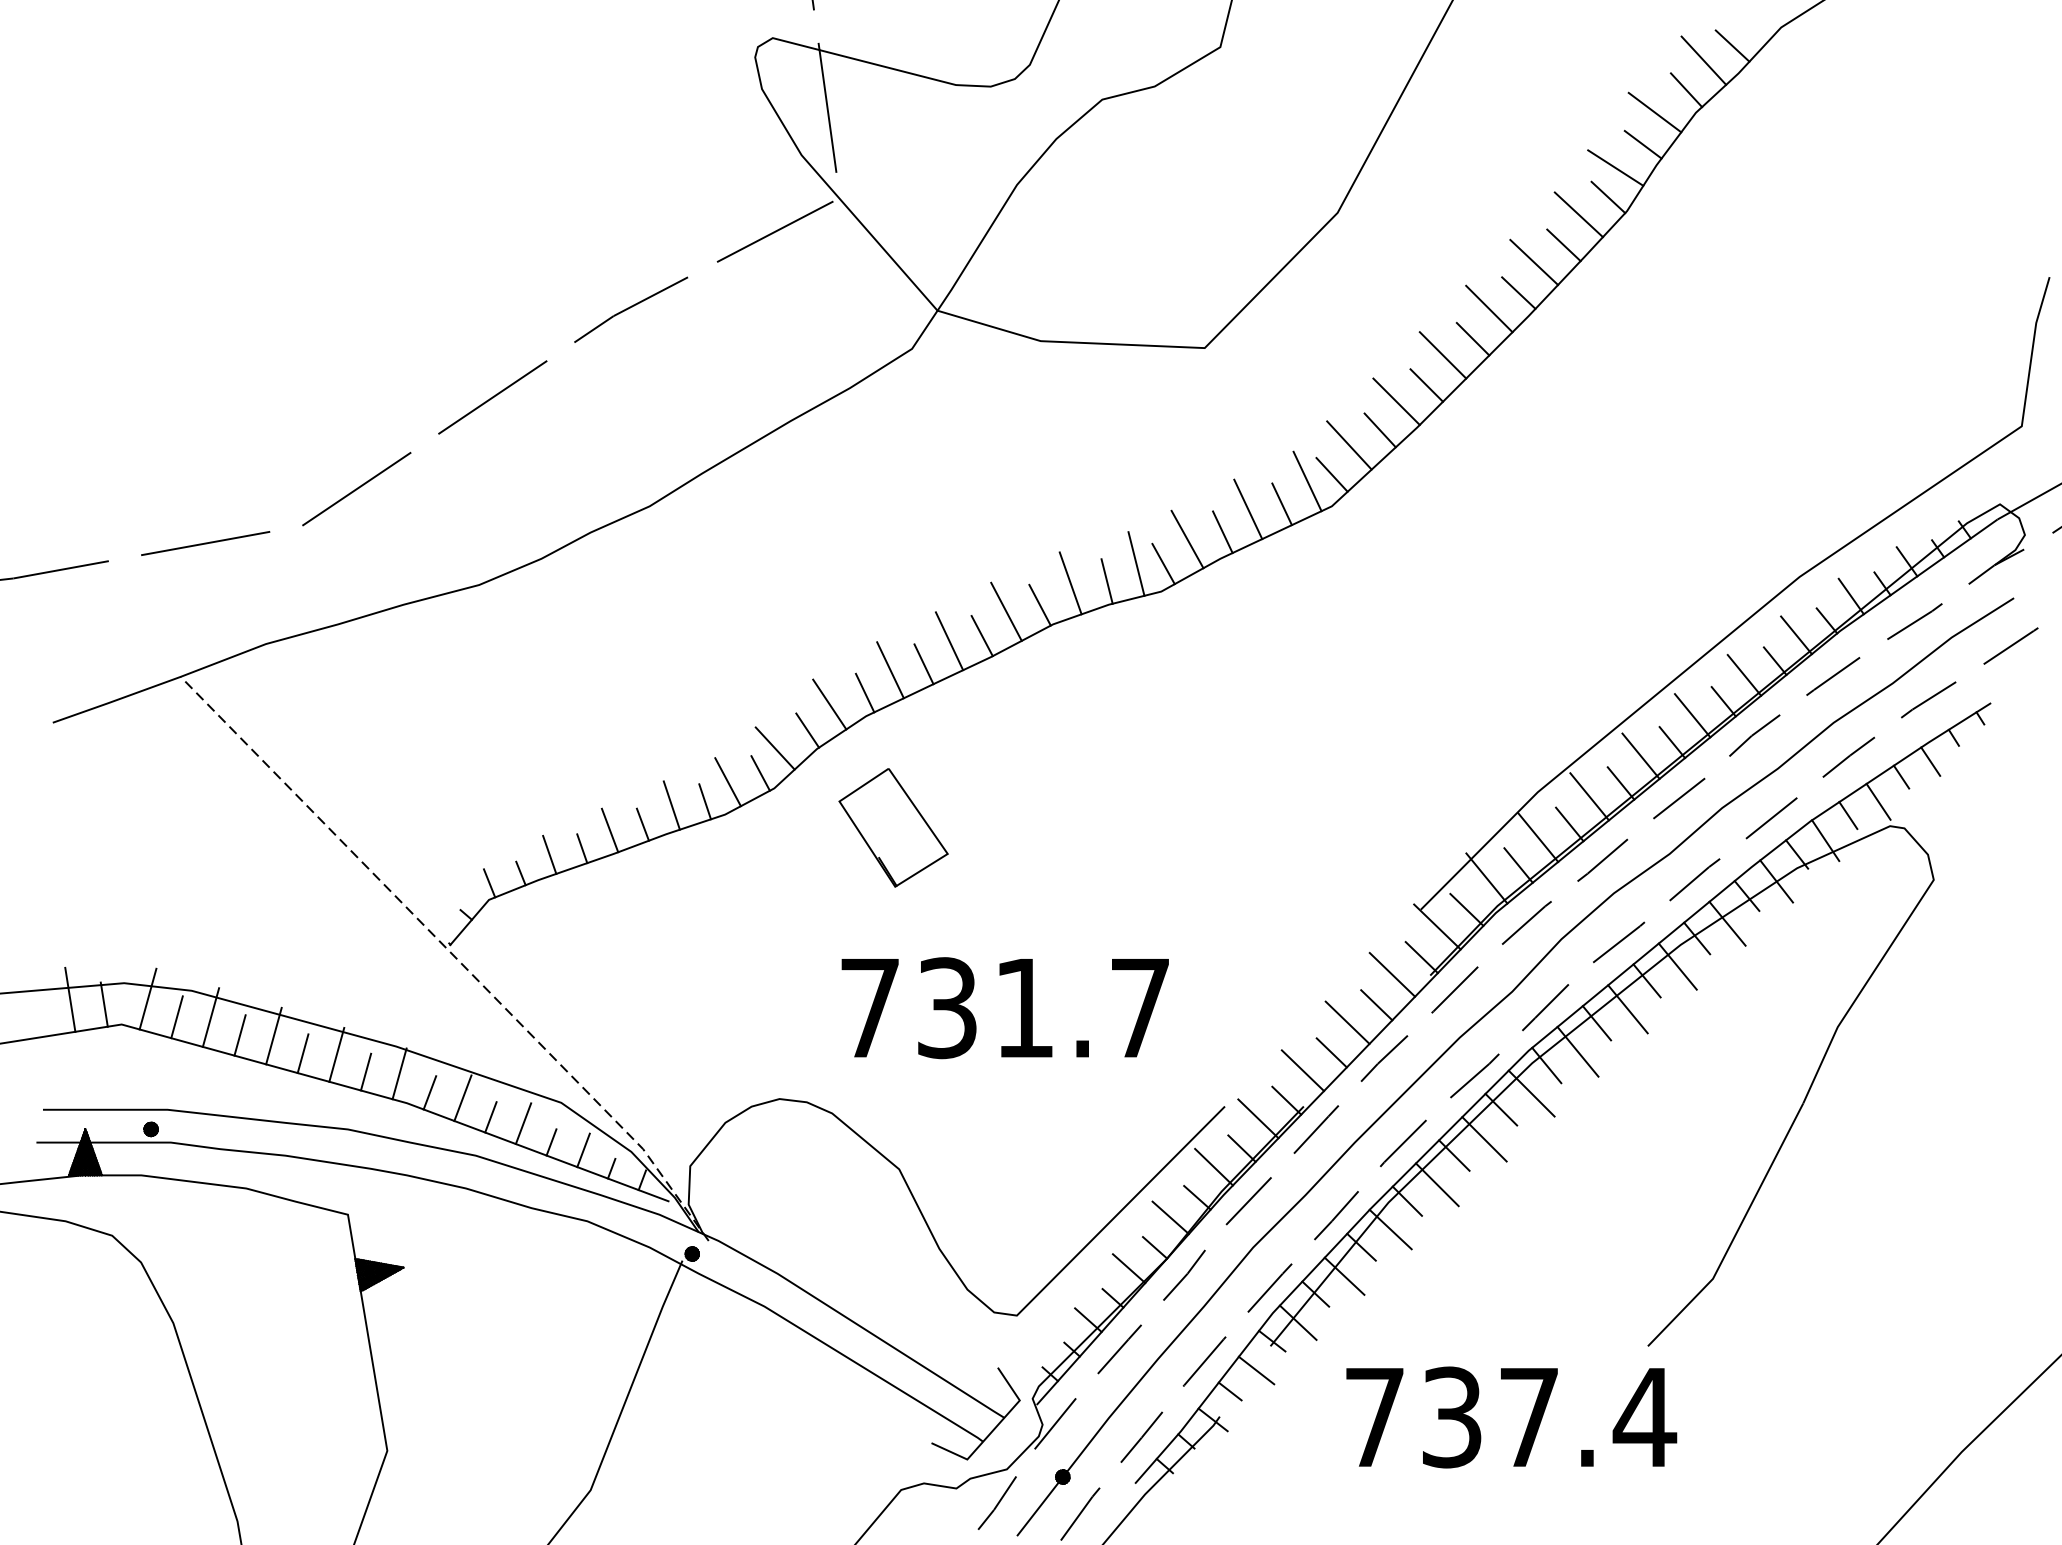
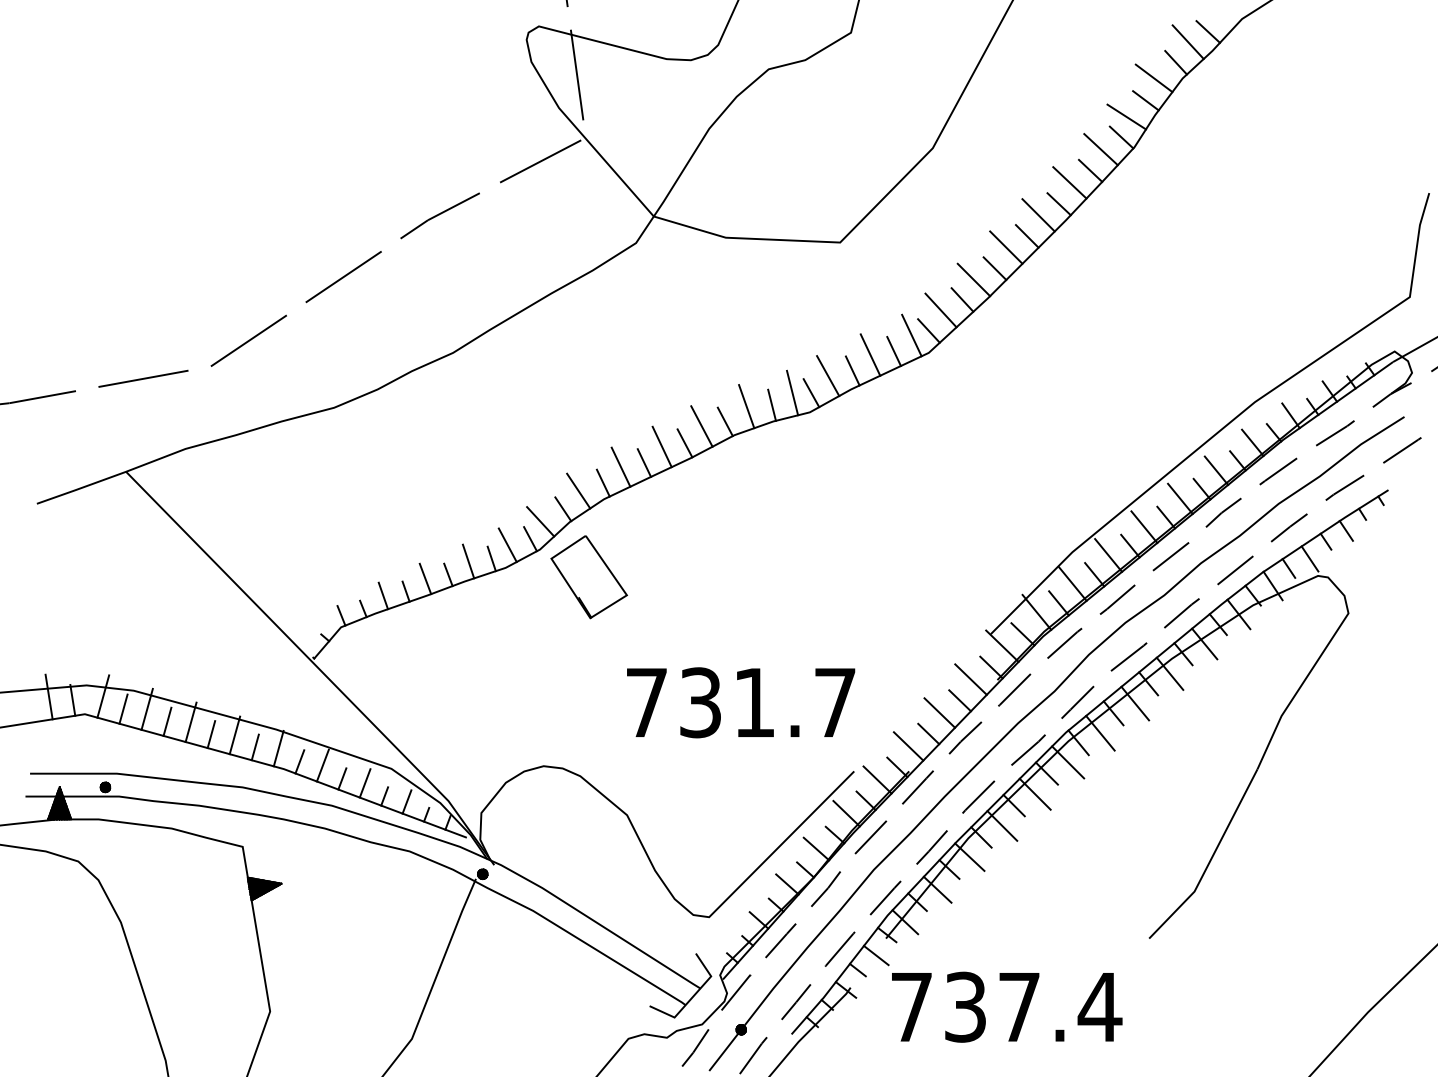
part: (892, 828) -> (588, 577), moved
line: (450, 953) -> (314, 664), dashed -> solid
text: (1005, 1007) -> (741, 702), moved
text: (1512, 1416) -> (1007, 1006), moved

